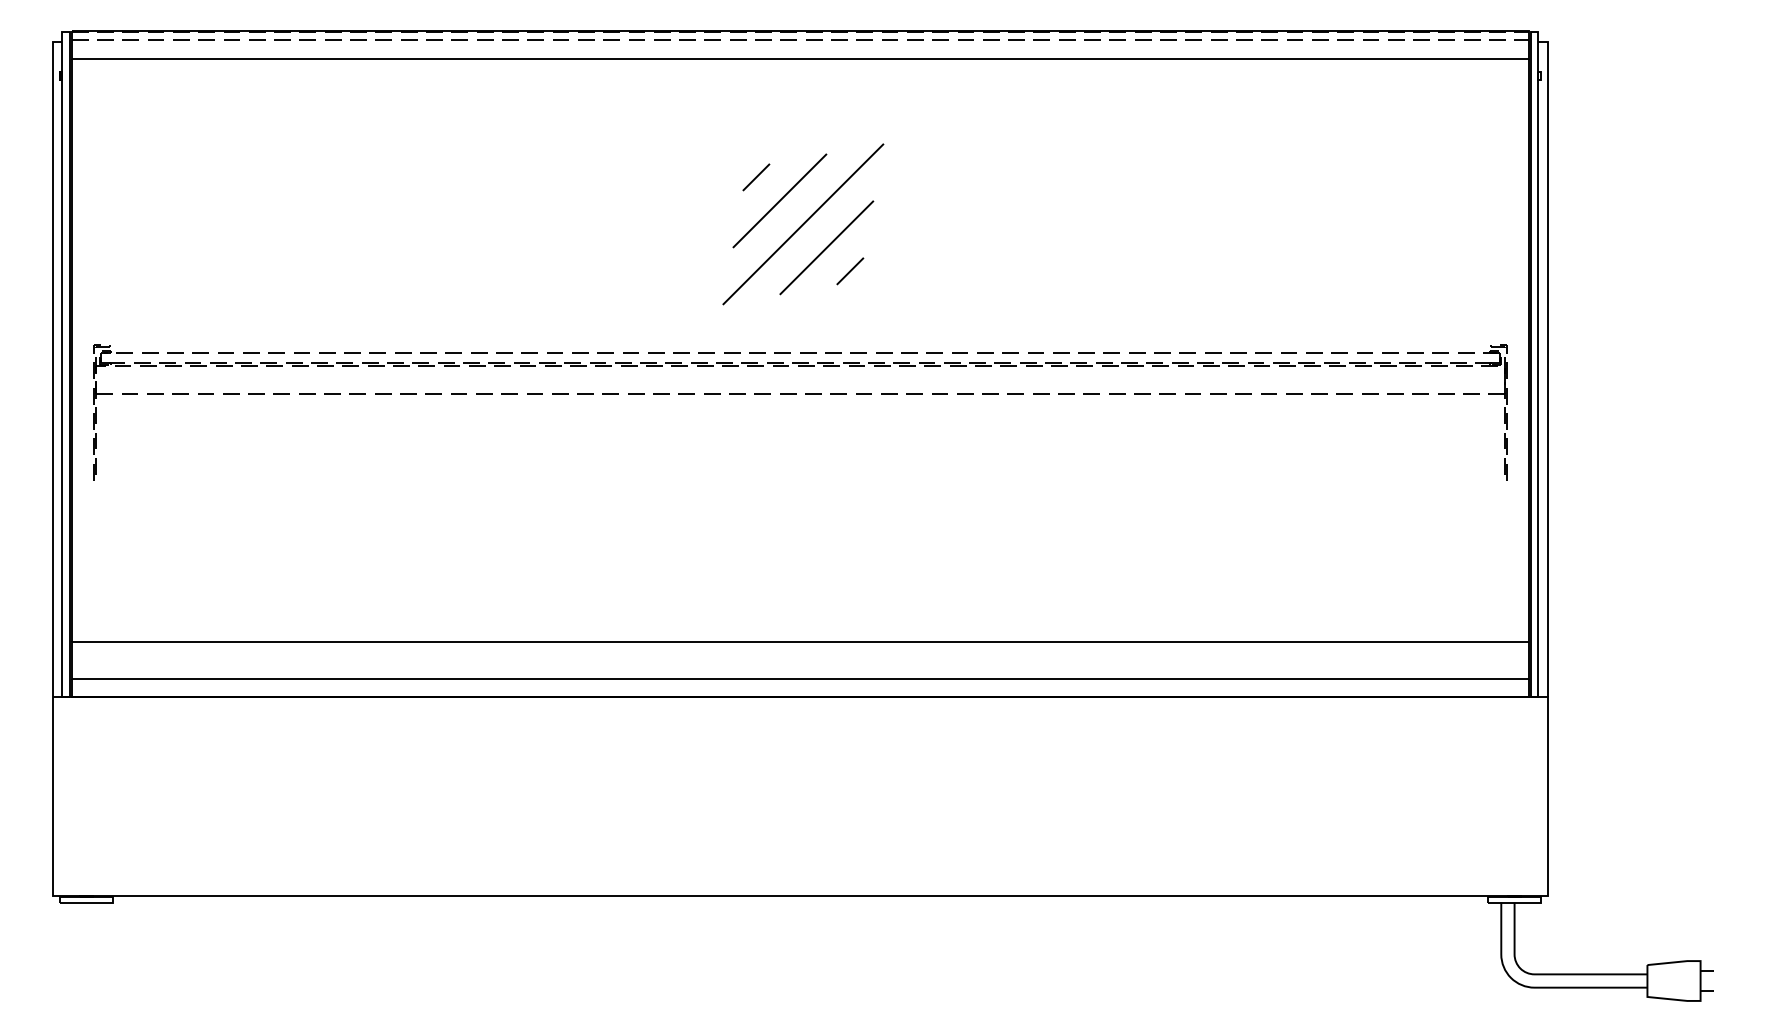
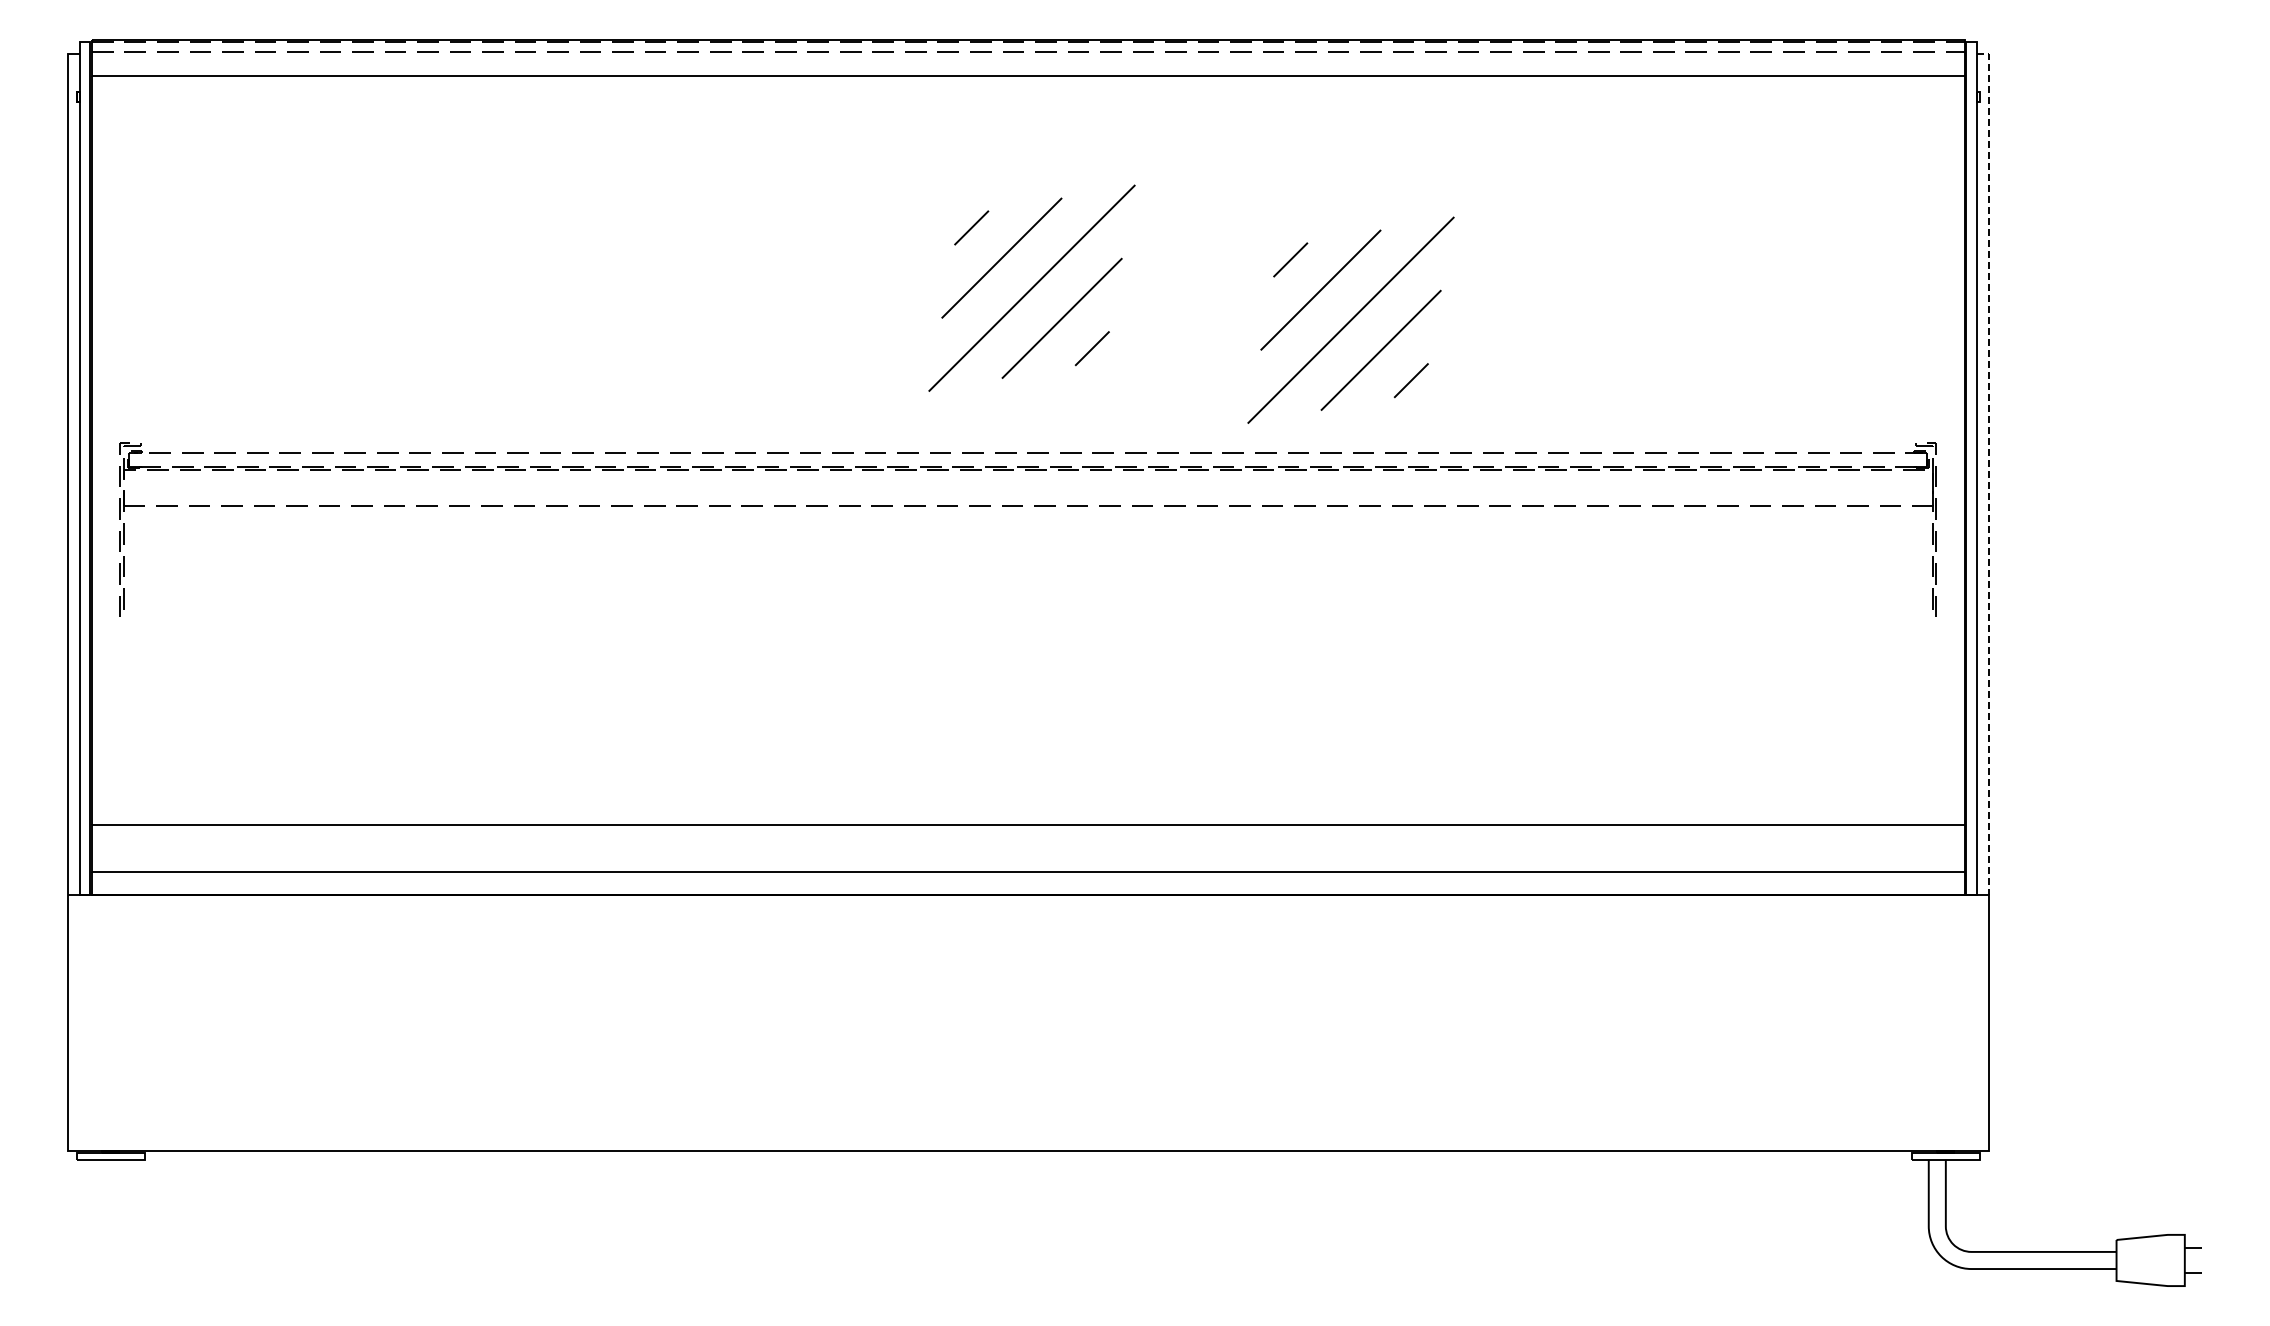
part: (1051, 248) -> (1350, 319), added
line: (1547, 364) -> (1988, 468), solid -> dashed

